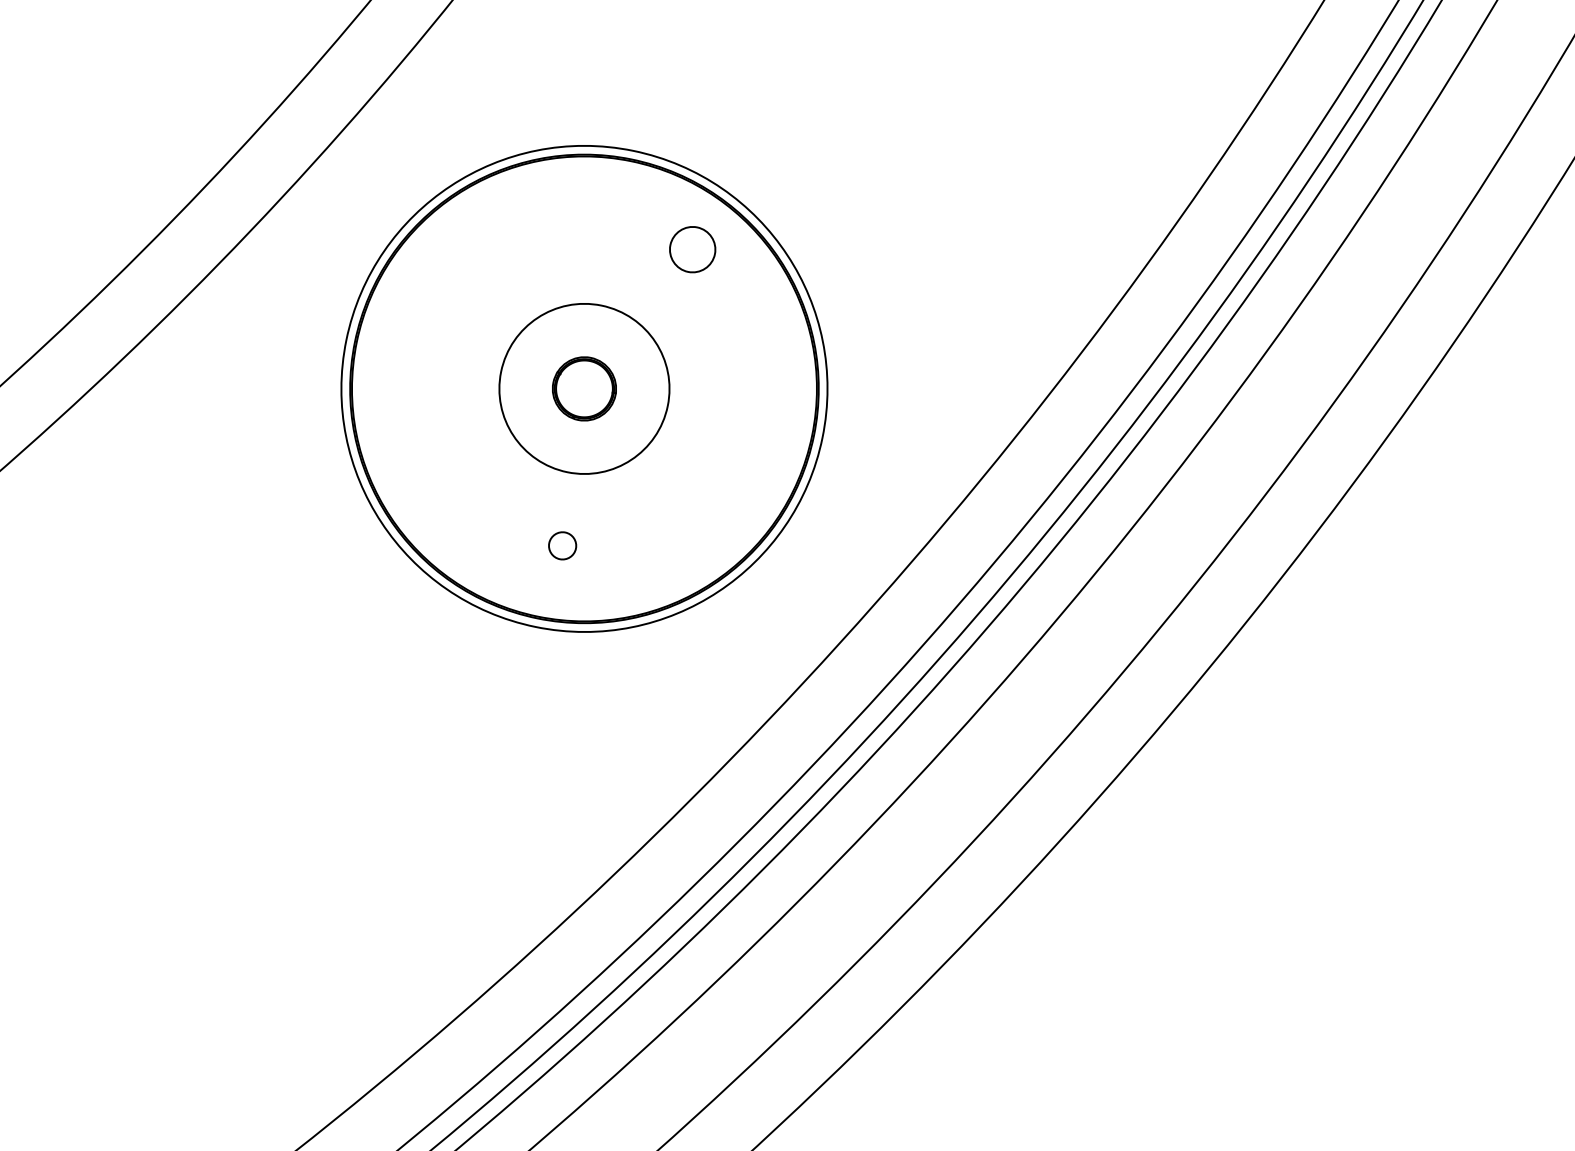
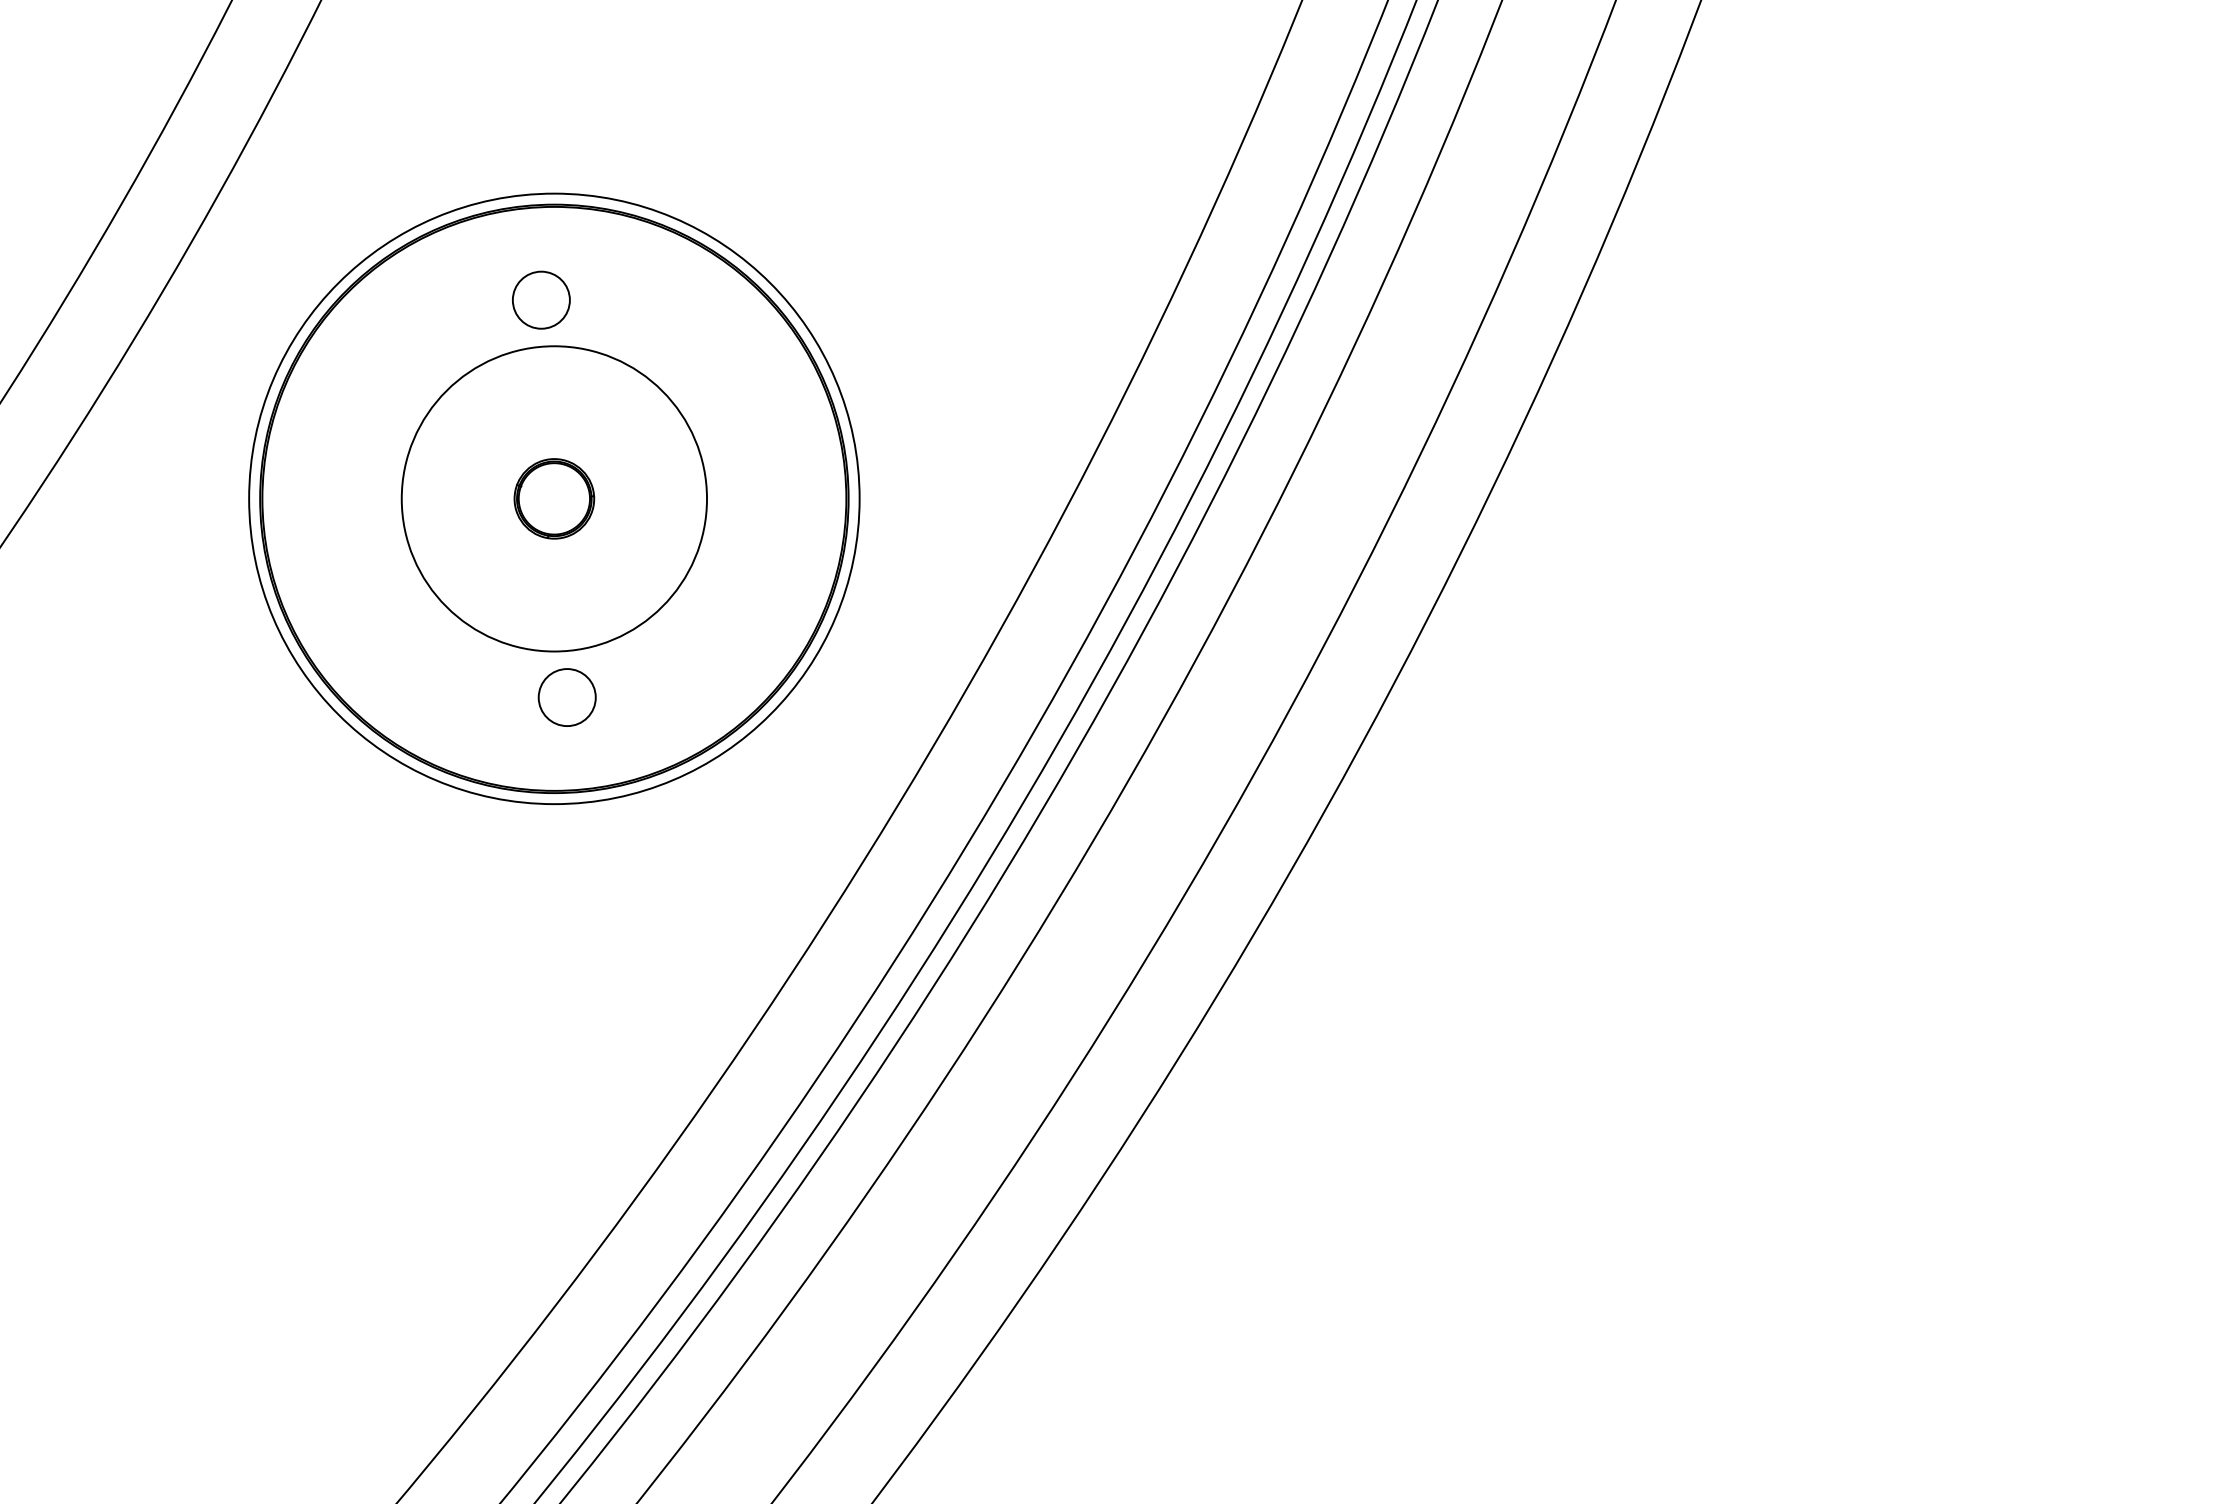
circle: (692, 249) -> (541, 299), moved
circle: (584, 388) -> (554, 498), size x1.43
circle: (562, 545) -> (566, 697), size x1.67

